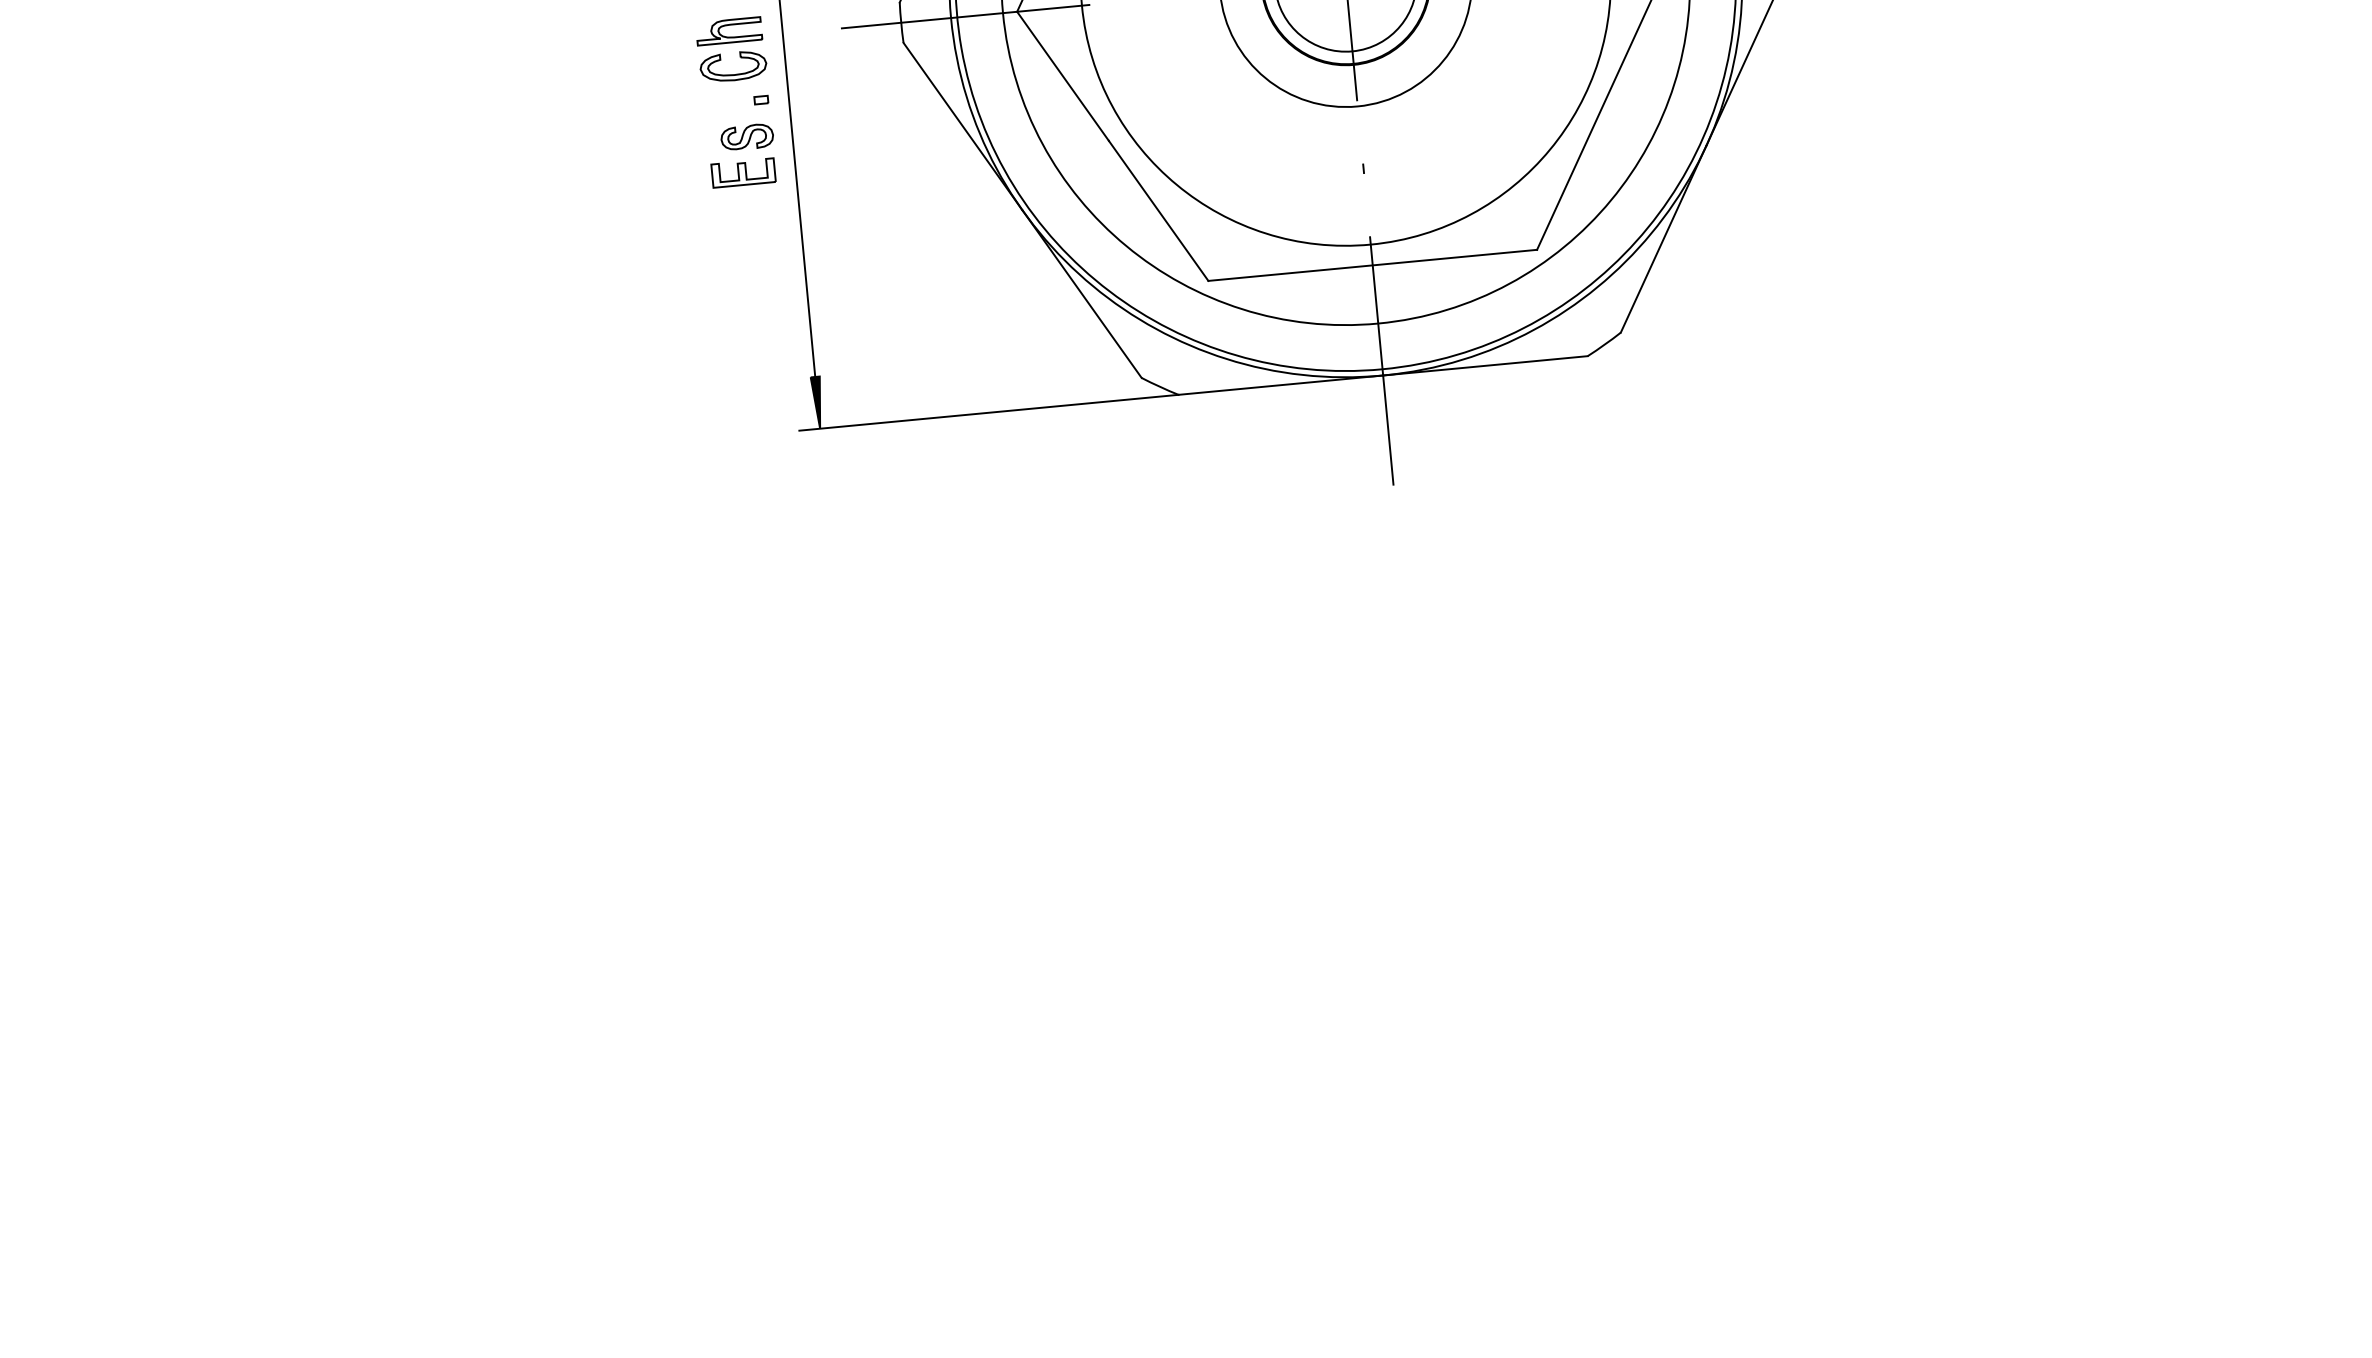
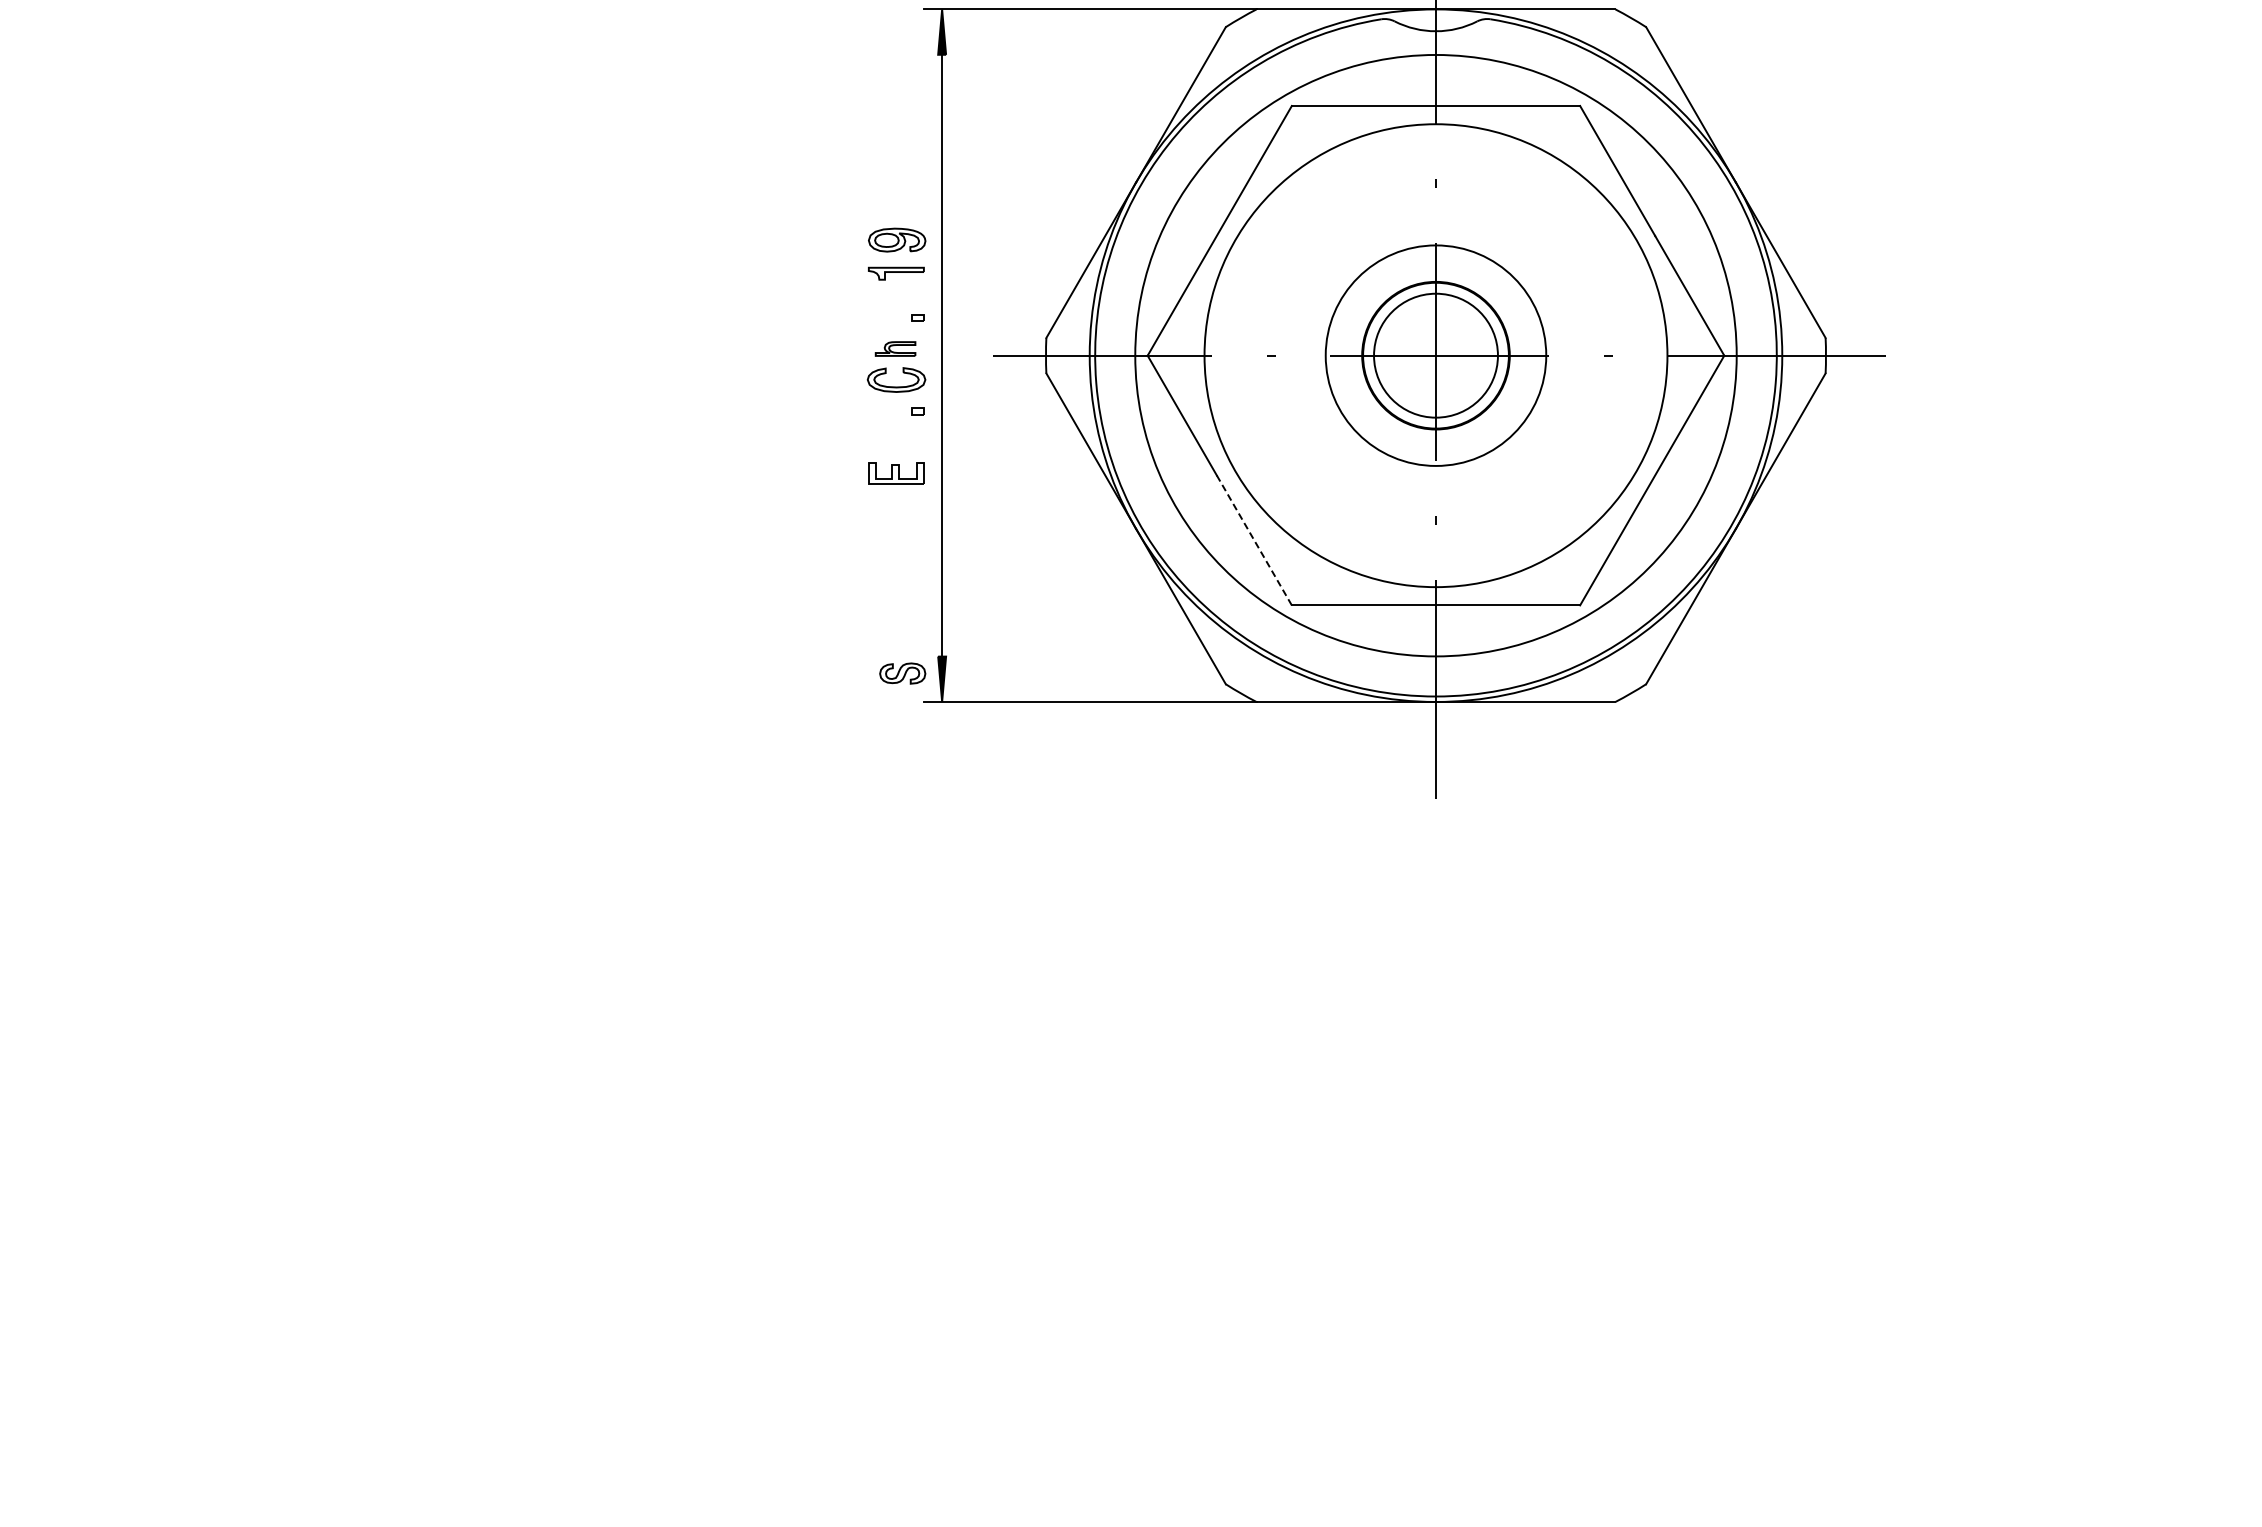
part: (728, 30) -> (895, 348), size x0.7
part: (746, 137) -> (902, 673), moved
line: (1158, 210) -> (1254, 540), solid -> dashed

